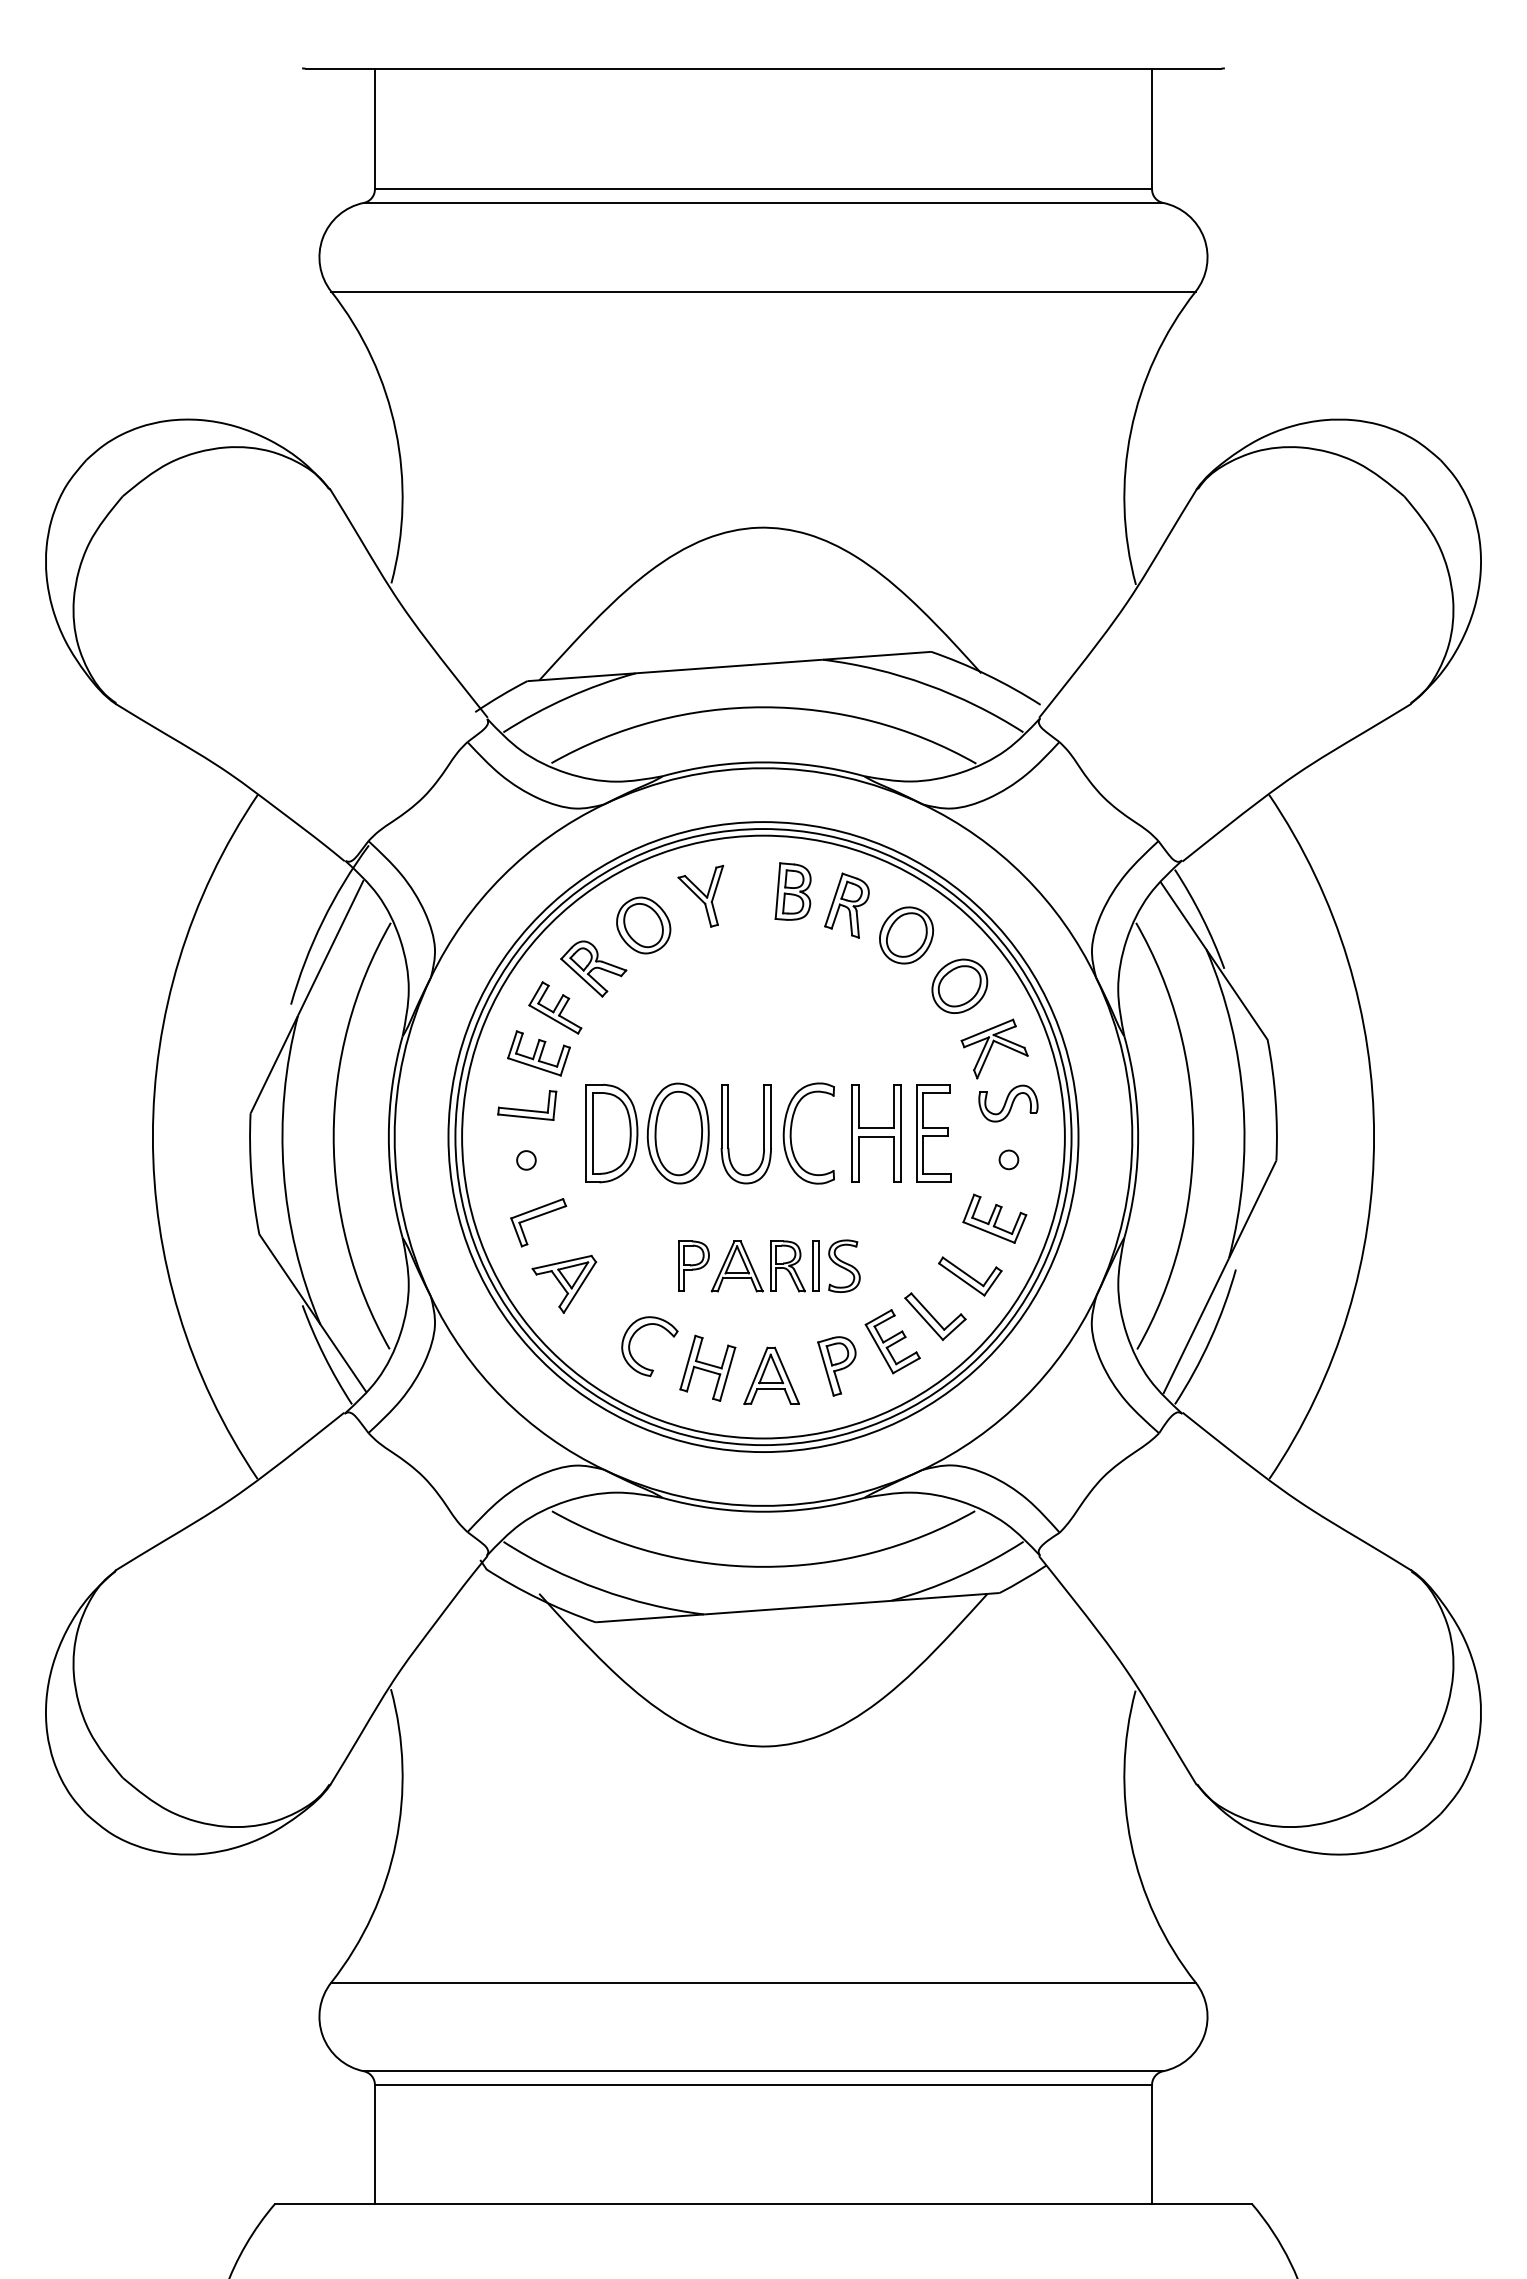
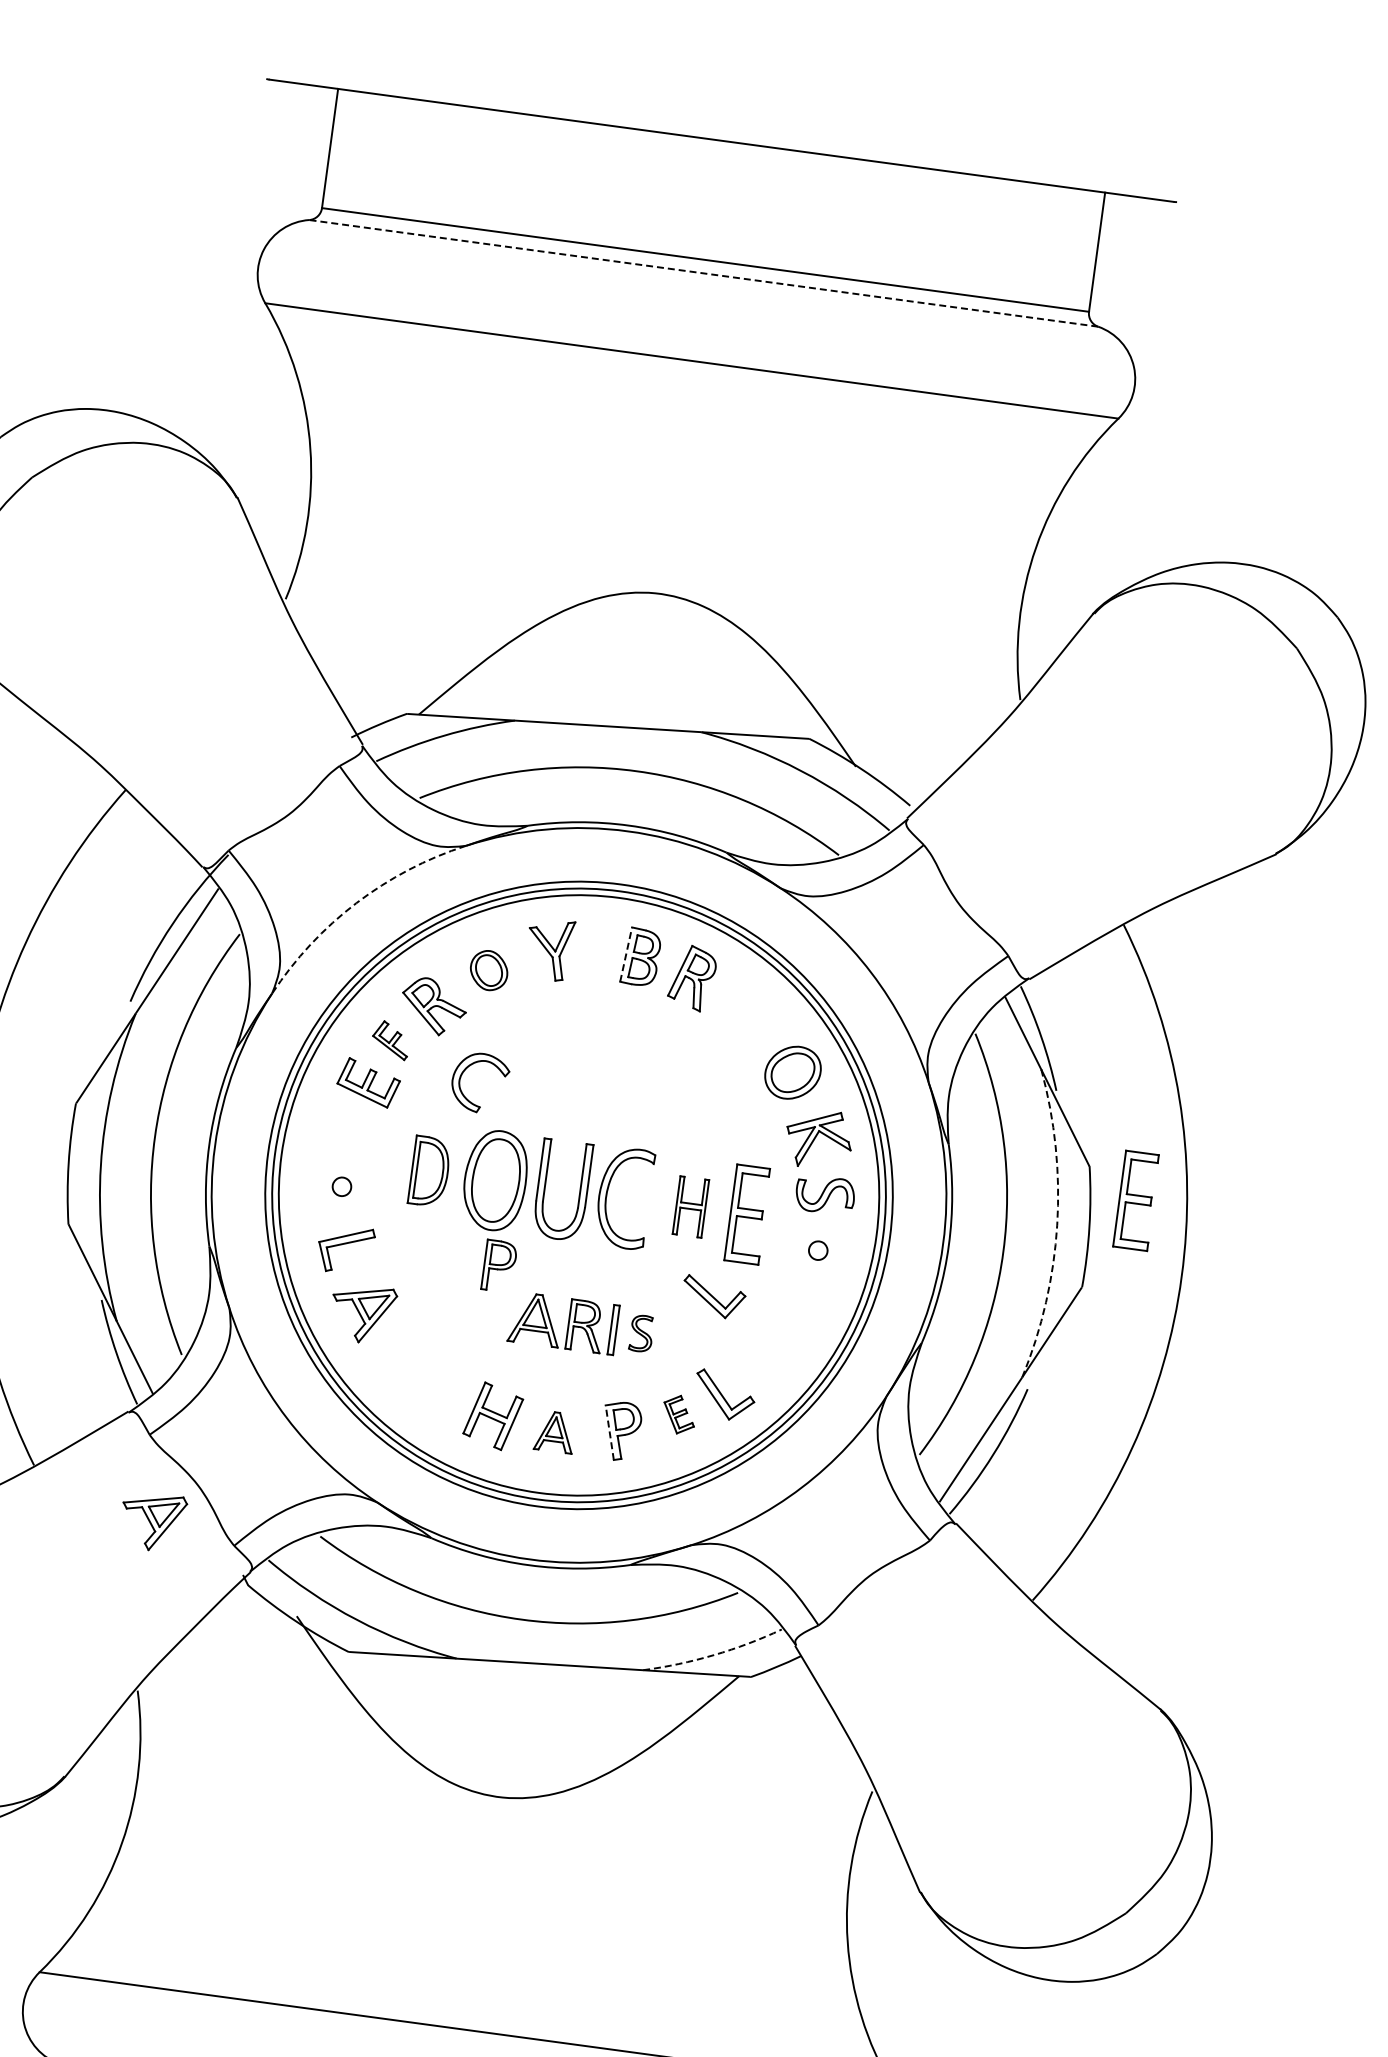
line: (763, 202) -> (703, 272), solid -> dashed
arc: (502, 876) -> (356, 903), solid -> dashed
line: (777, 891) -> (625, 954), solid -> dashed
part: (643, 925) -> (488, 970), size x0.7
part: (906, 935) -> (747, 1015), removed
part: (555, 1007) -> (391, 1039), size x0.7
part: (1318, 1067) -> (1136, 1200), added
arc: (1243, 1102) -> (1057, 1225), solid -> dashed
part: (527, 1105) -> (350, 1132), removed
part: (611, 1133) -> (429, 1171), size x0.7
part: (876, 1133) -> (691, 1206), size x0.6
part: (994, 1218) -> (796, 1306), removed
part: (693, 1265) -> (499, 1265), moved
part: (844, 1265) -> (641, 1332), size x0.7
part: (970, 1276) -> (714, 1297), moved
part: (634, 1335) -> (466, 1070), moved
part: (892, 1341) -> (679, 1414), size x0.6
line: (826, 1369) -> (610, 1433), solid -> dashed
part: (771, 1375) -> (555, 1431), size x0.7
part: (383, 1518) -> (153, 1521), added
arc: (959, 1576) -> (713, 1655), solid -> dashed

